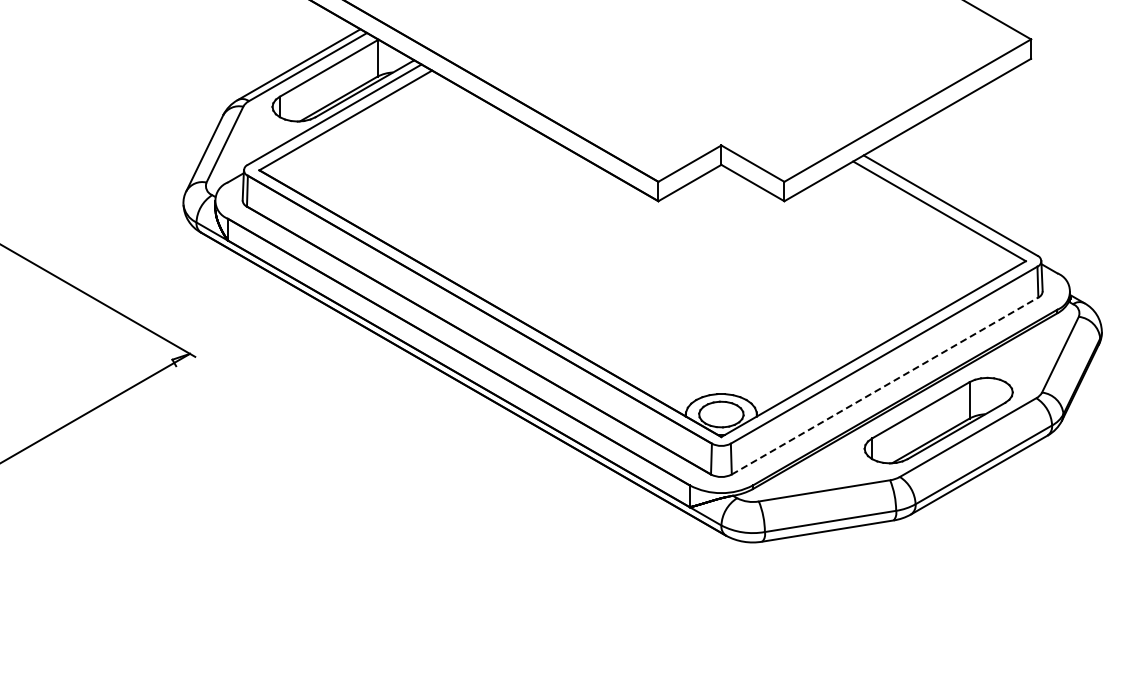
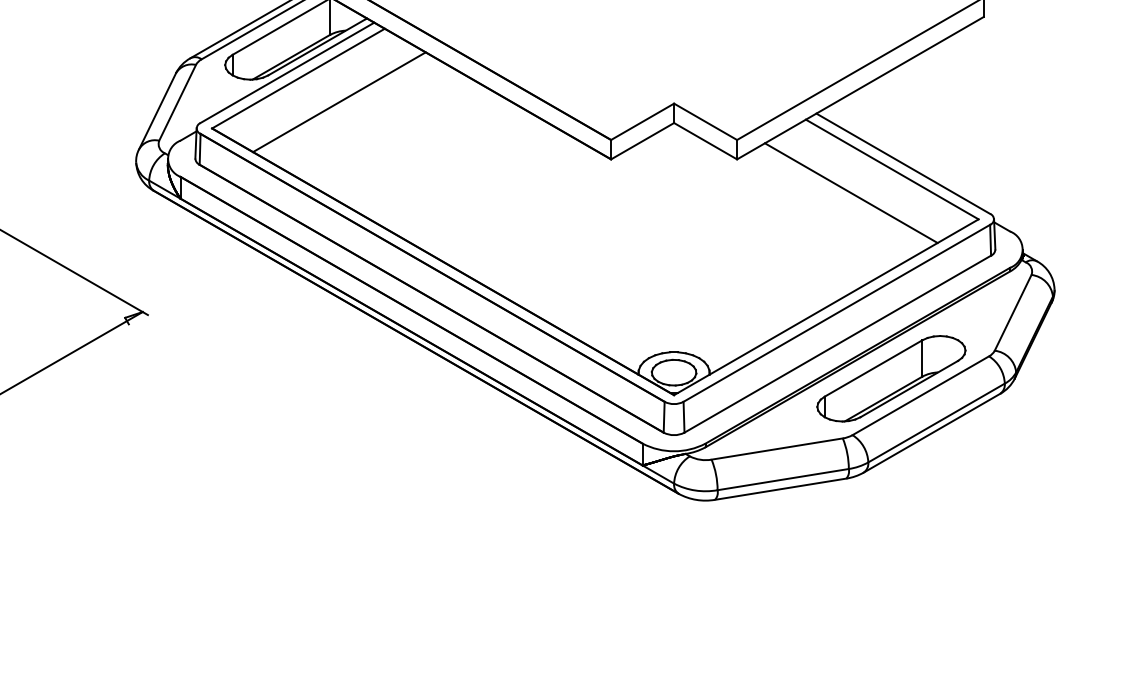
line: (386, 143) -> (339, 101), added
line: (898, 234) -> (851, 192), added
line: (885, 386) -> (838, 344), dashed -> solid

